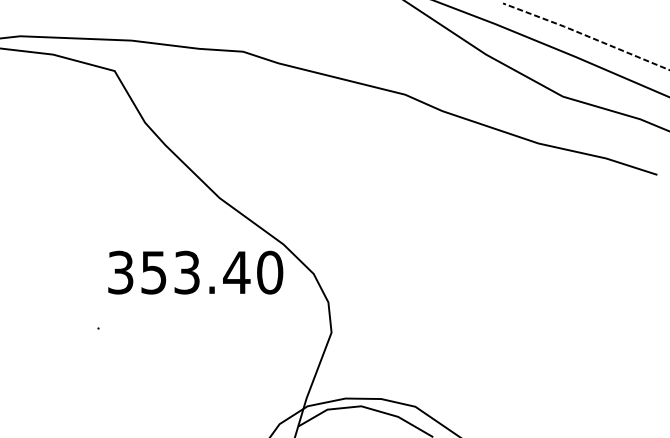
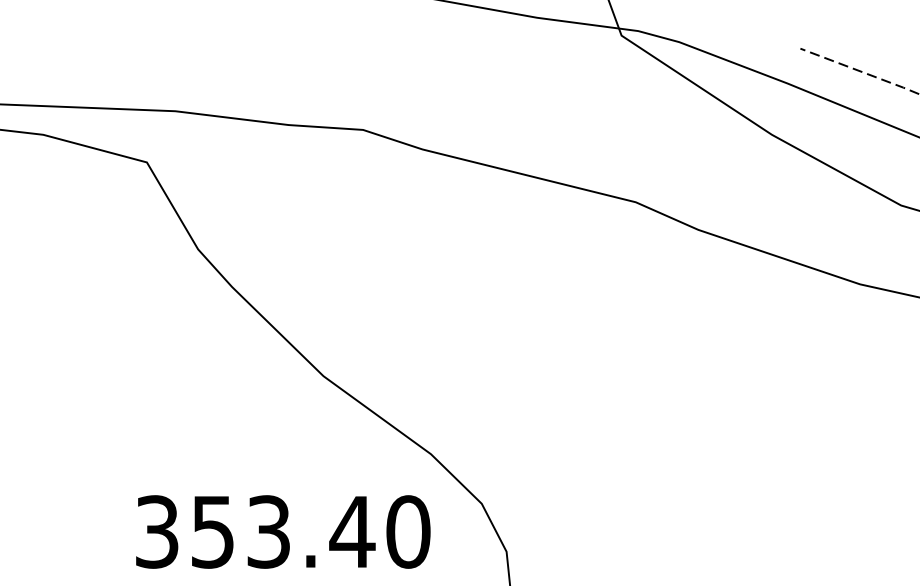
text: (195, 272) -> (282, 531), moved

